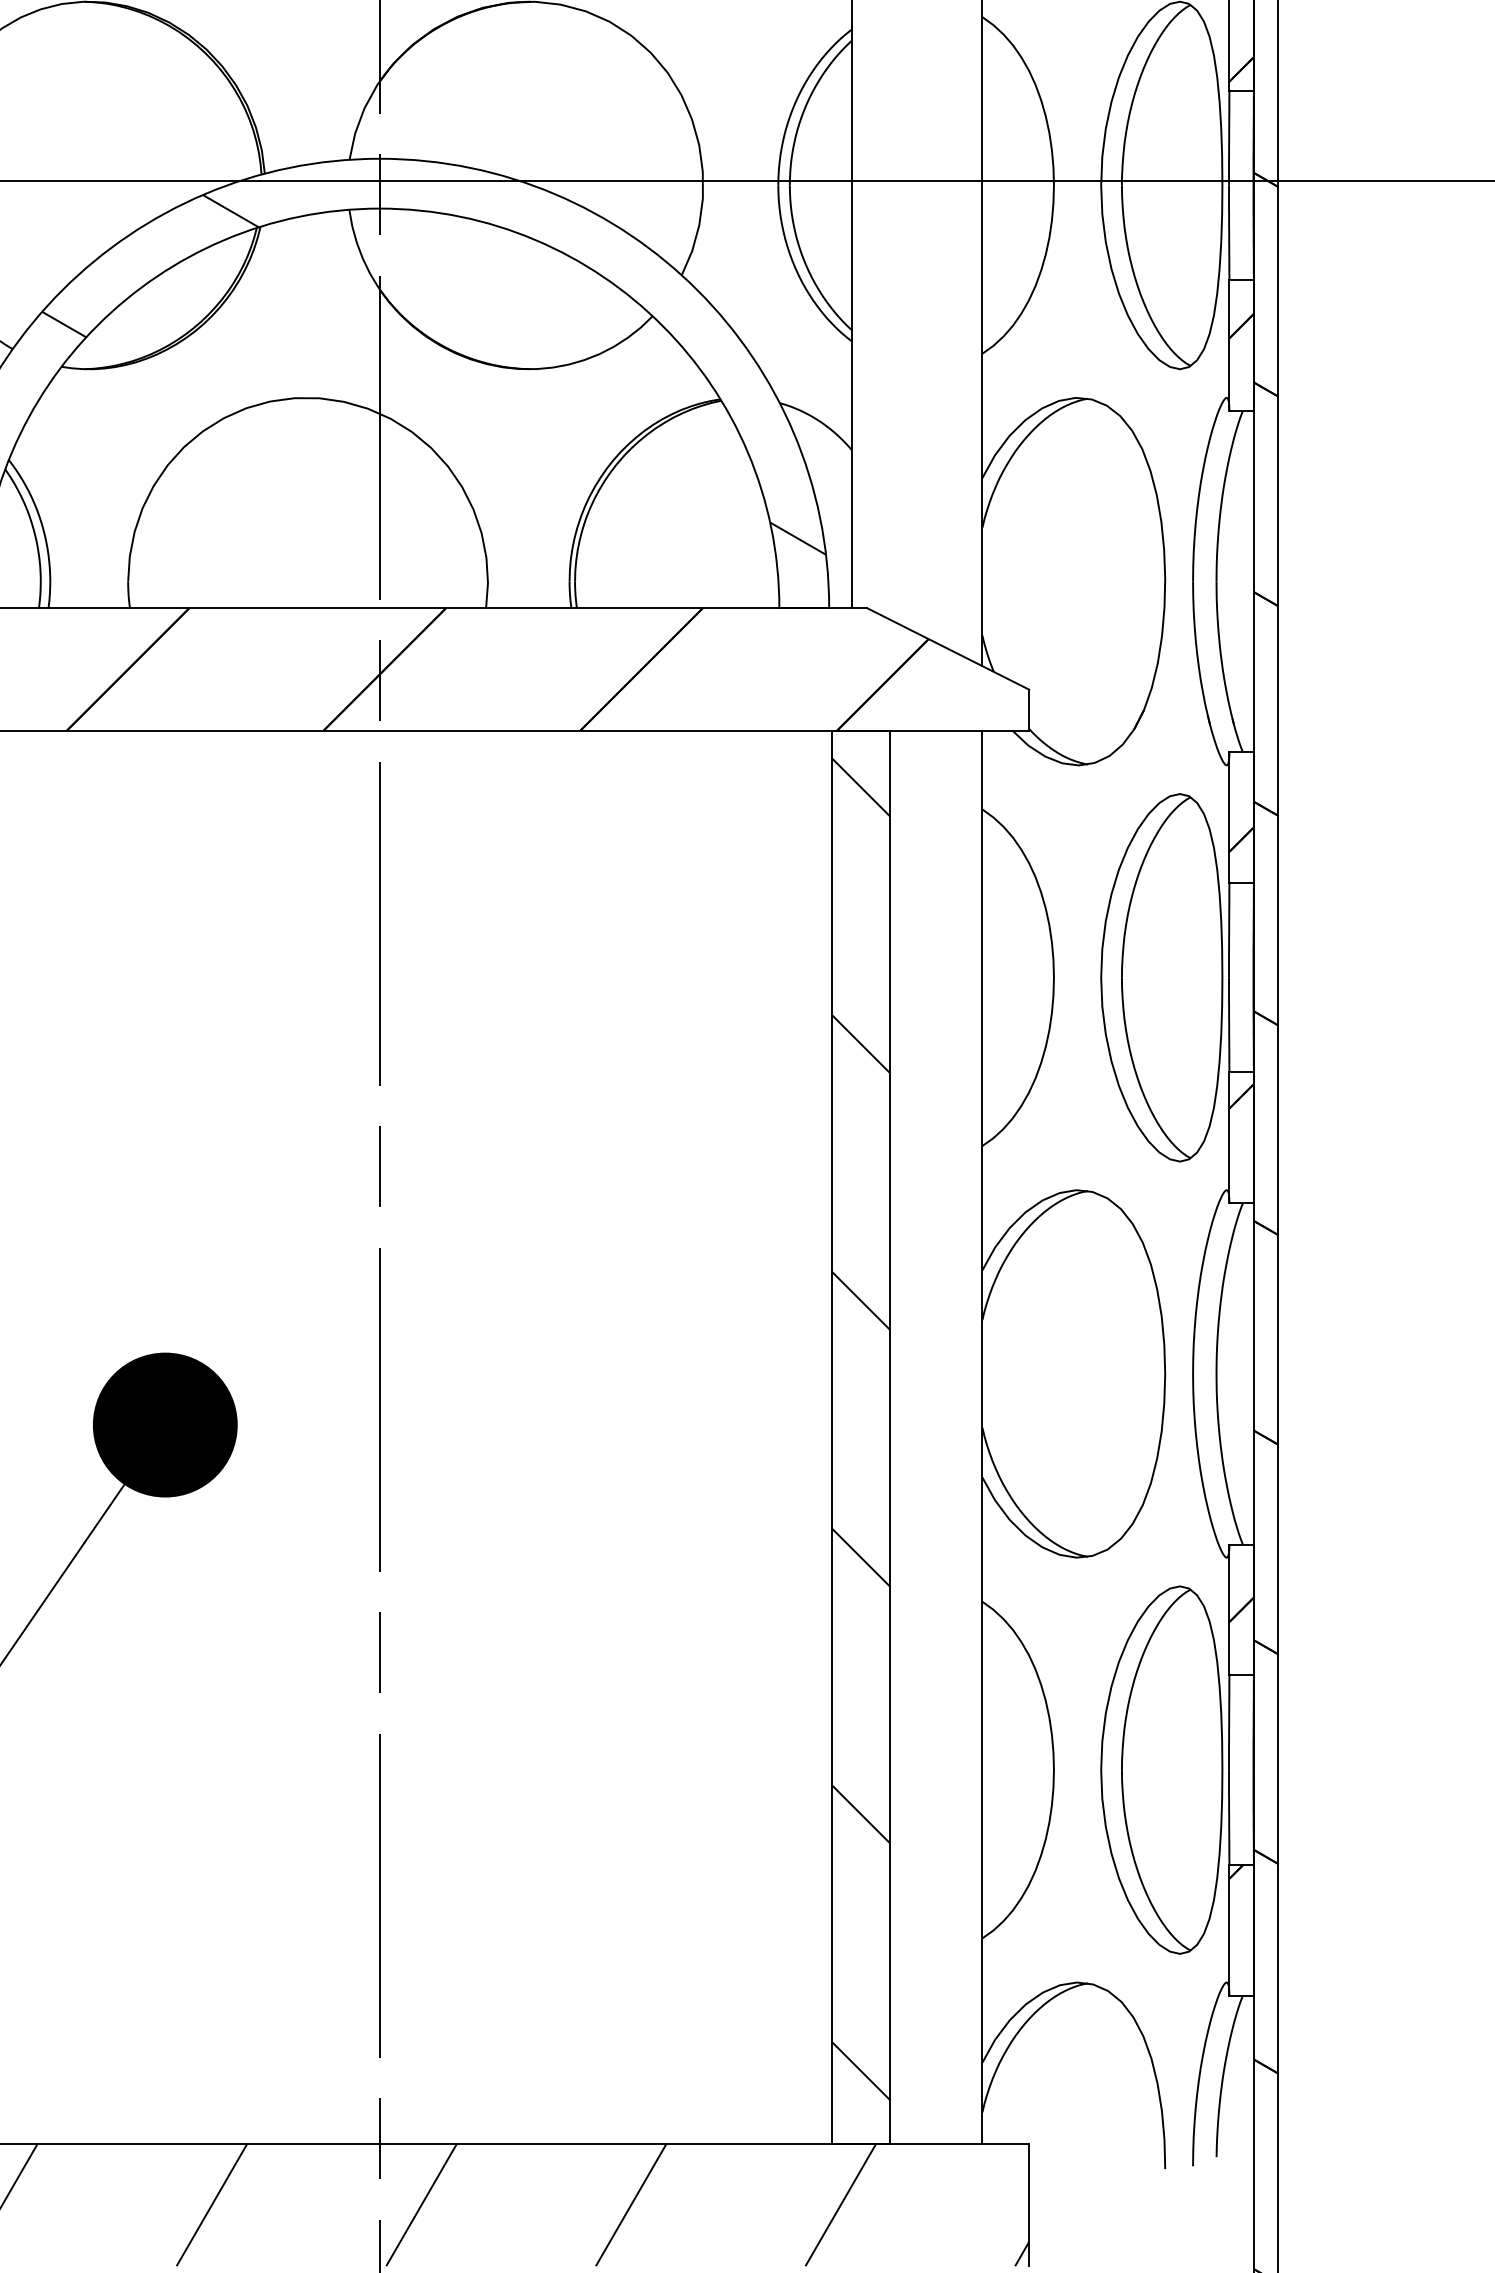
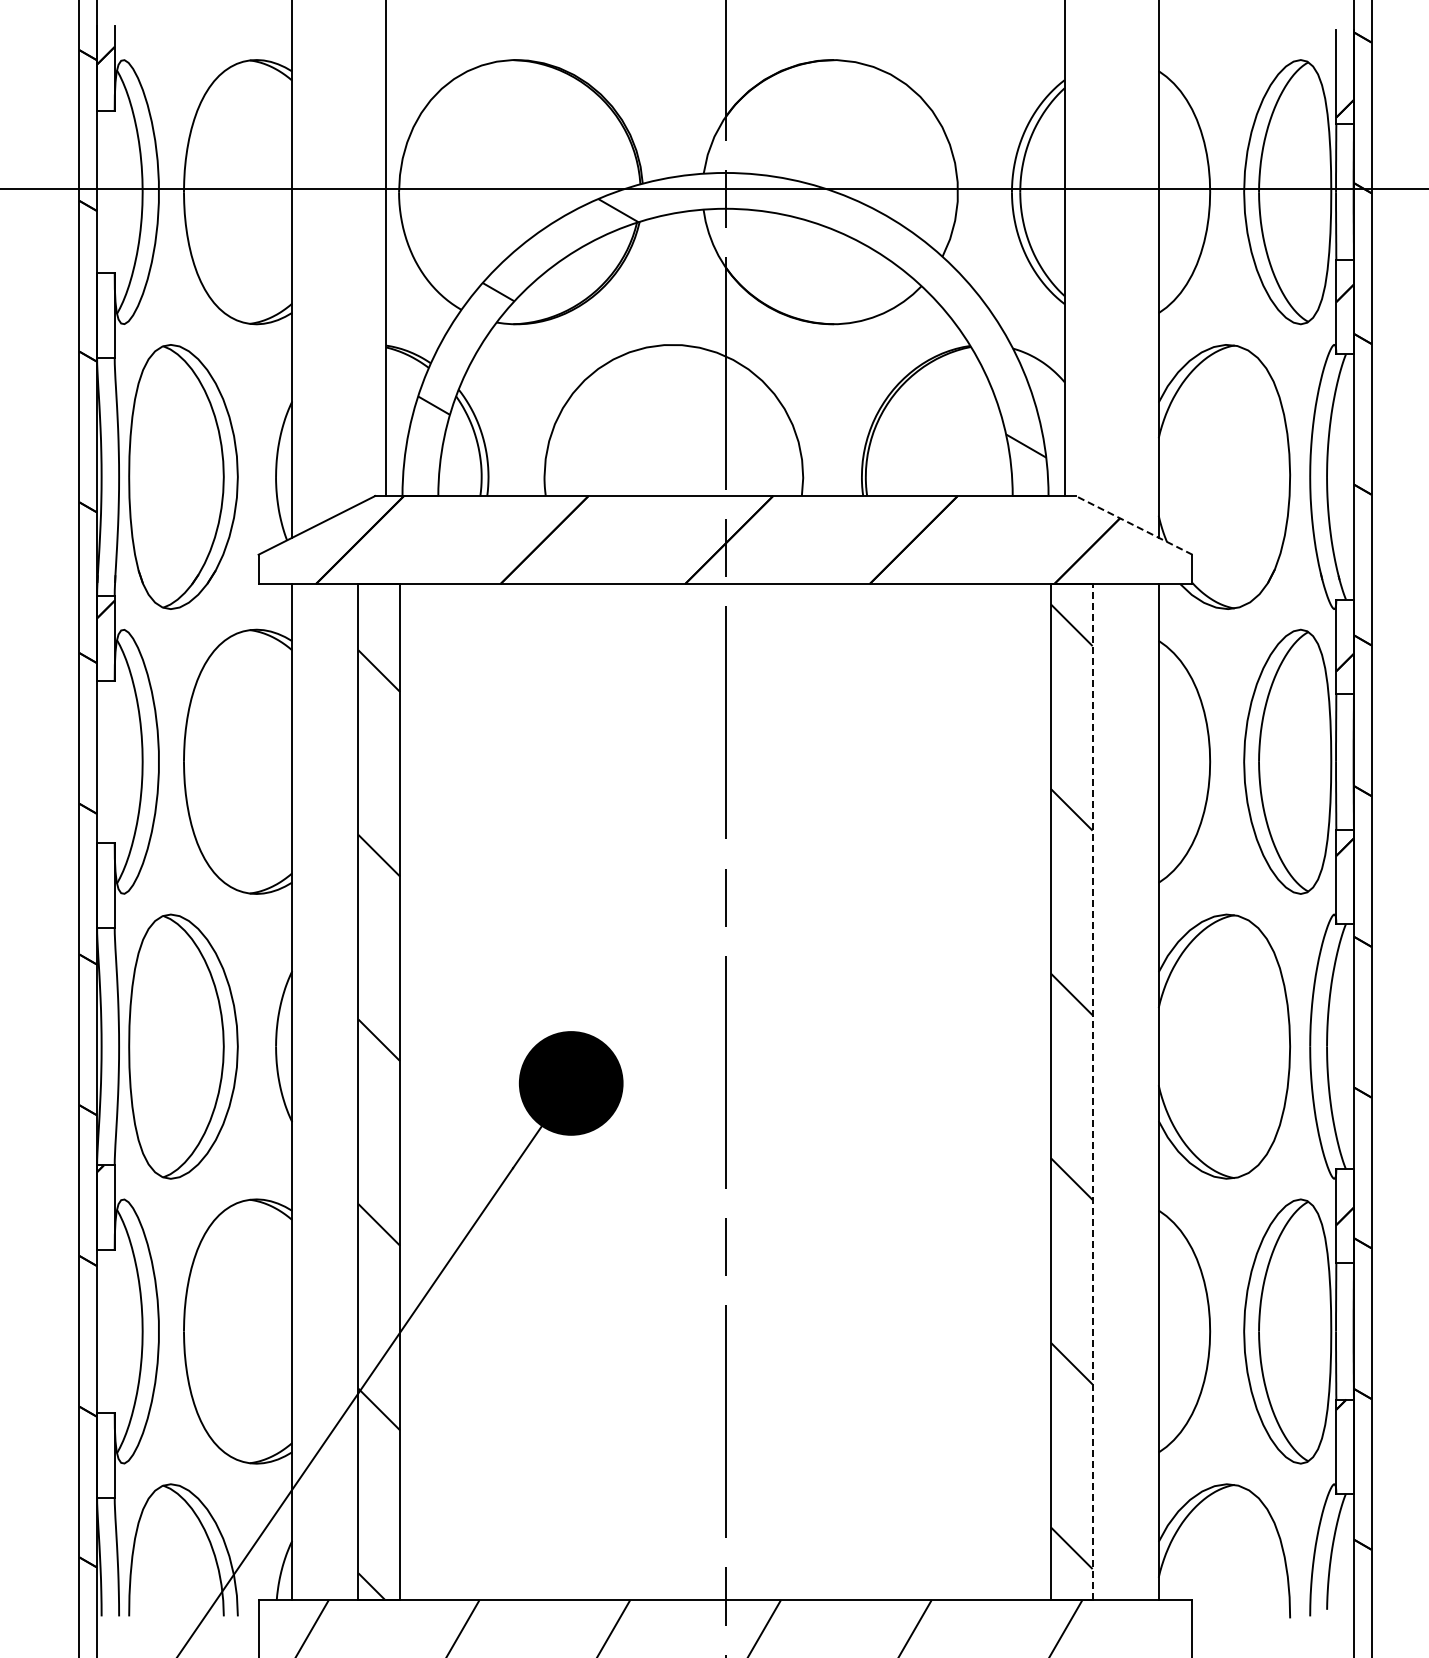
line: (947, 649) -> (1133, 525), solid -> dashed
line: (890, 1436) -> (1092, 1091), solid -> dashed

